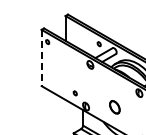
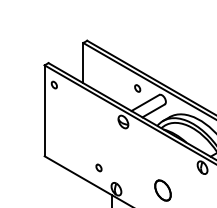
line: (41, 58) -> (44, 111), dashed -> solid

